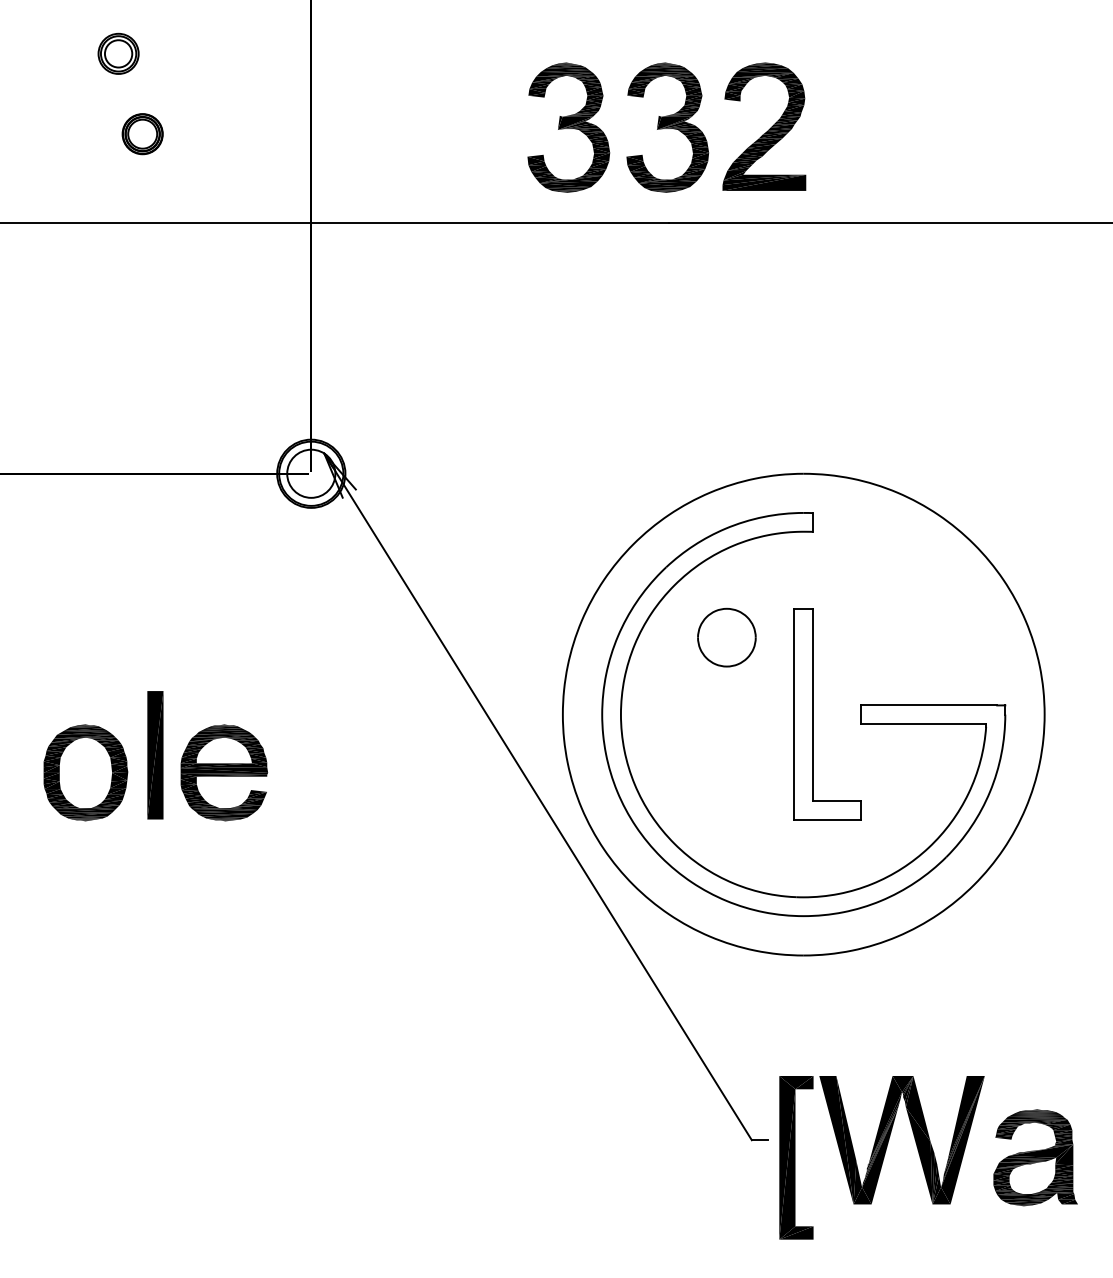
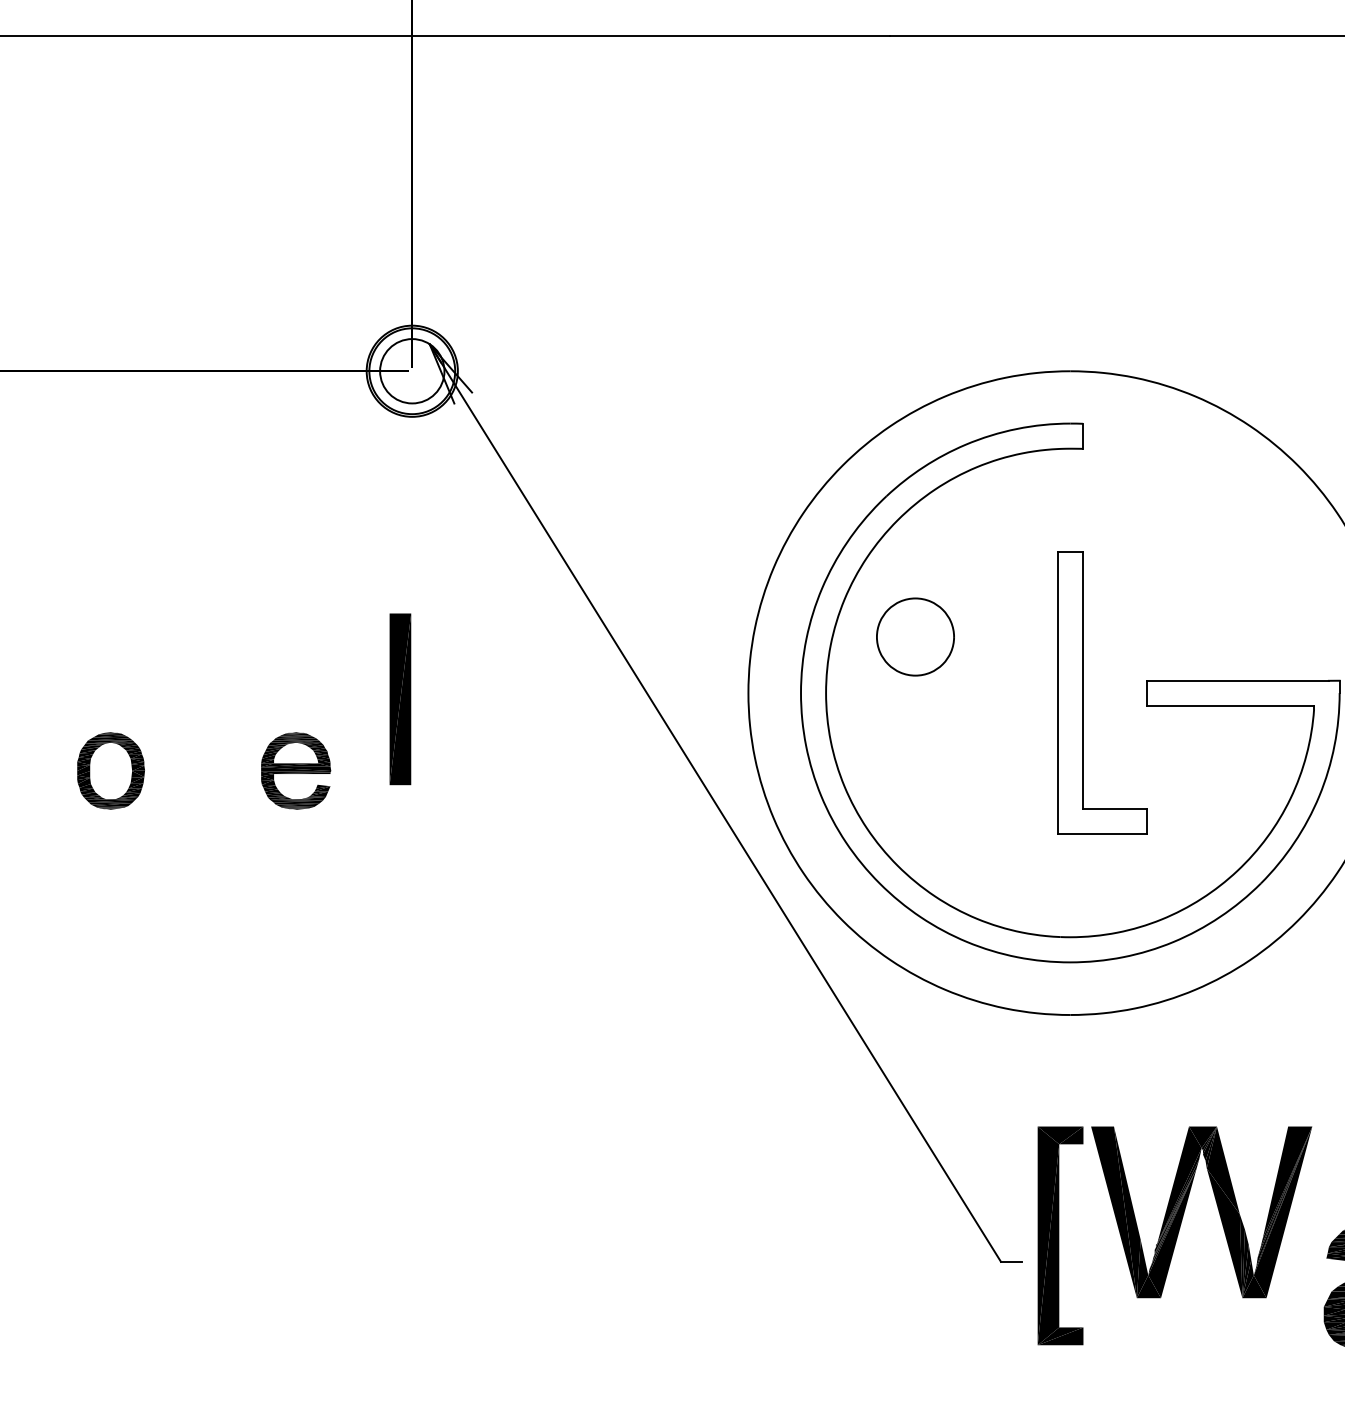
part: (726, 637) -> (914, 636), moved
part: (155, 755) -> (400, 699), moved
part: (85, 772) -> (110, 770), size x0.6
part: (224, 772) -> (296, 770), size x0.6
part: (881, 1157) -> (1174, 1235), moved

